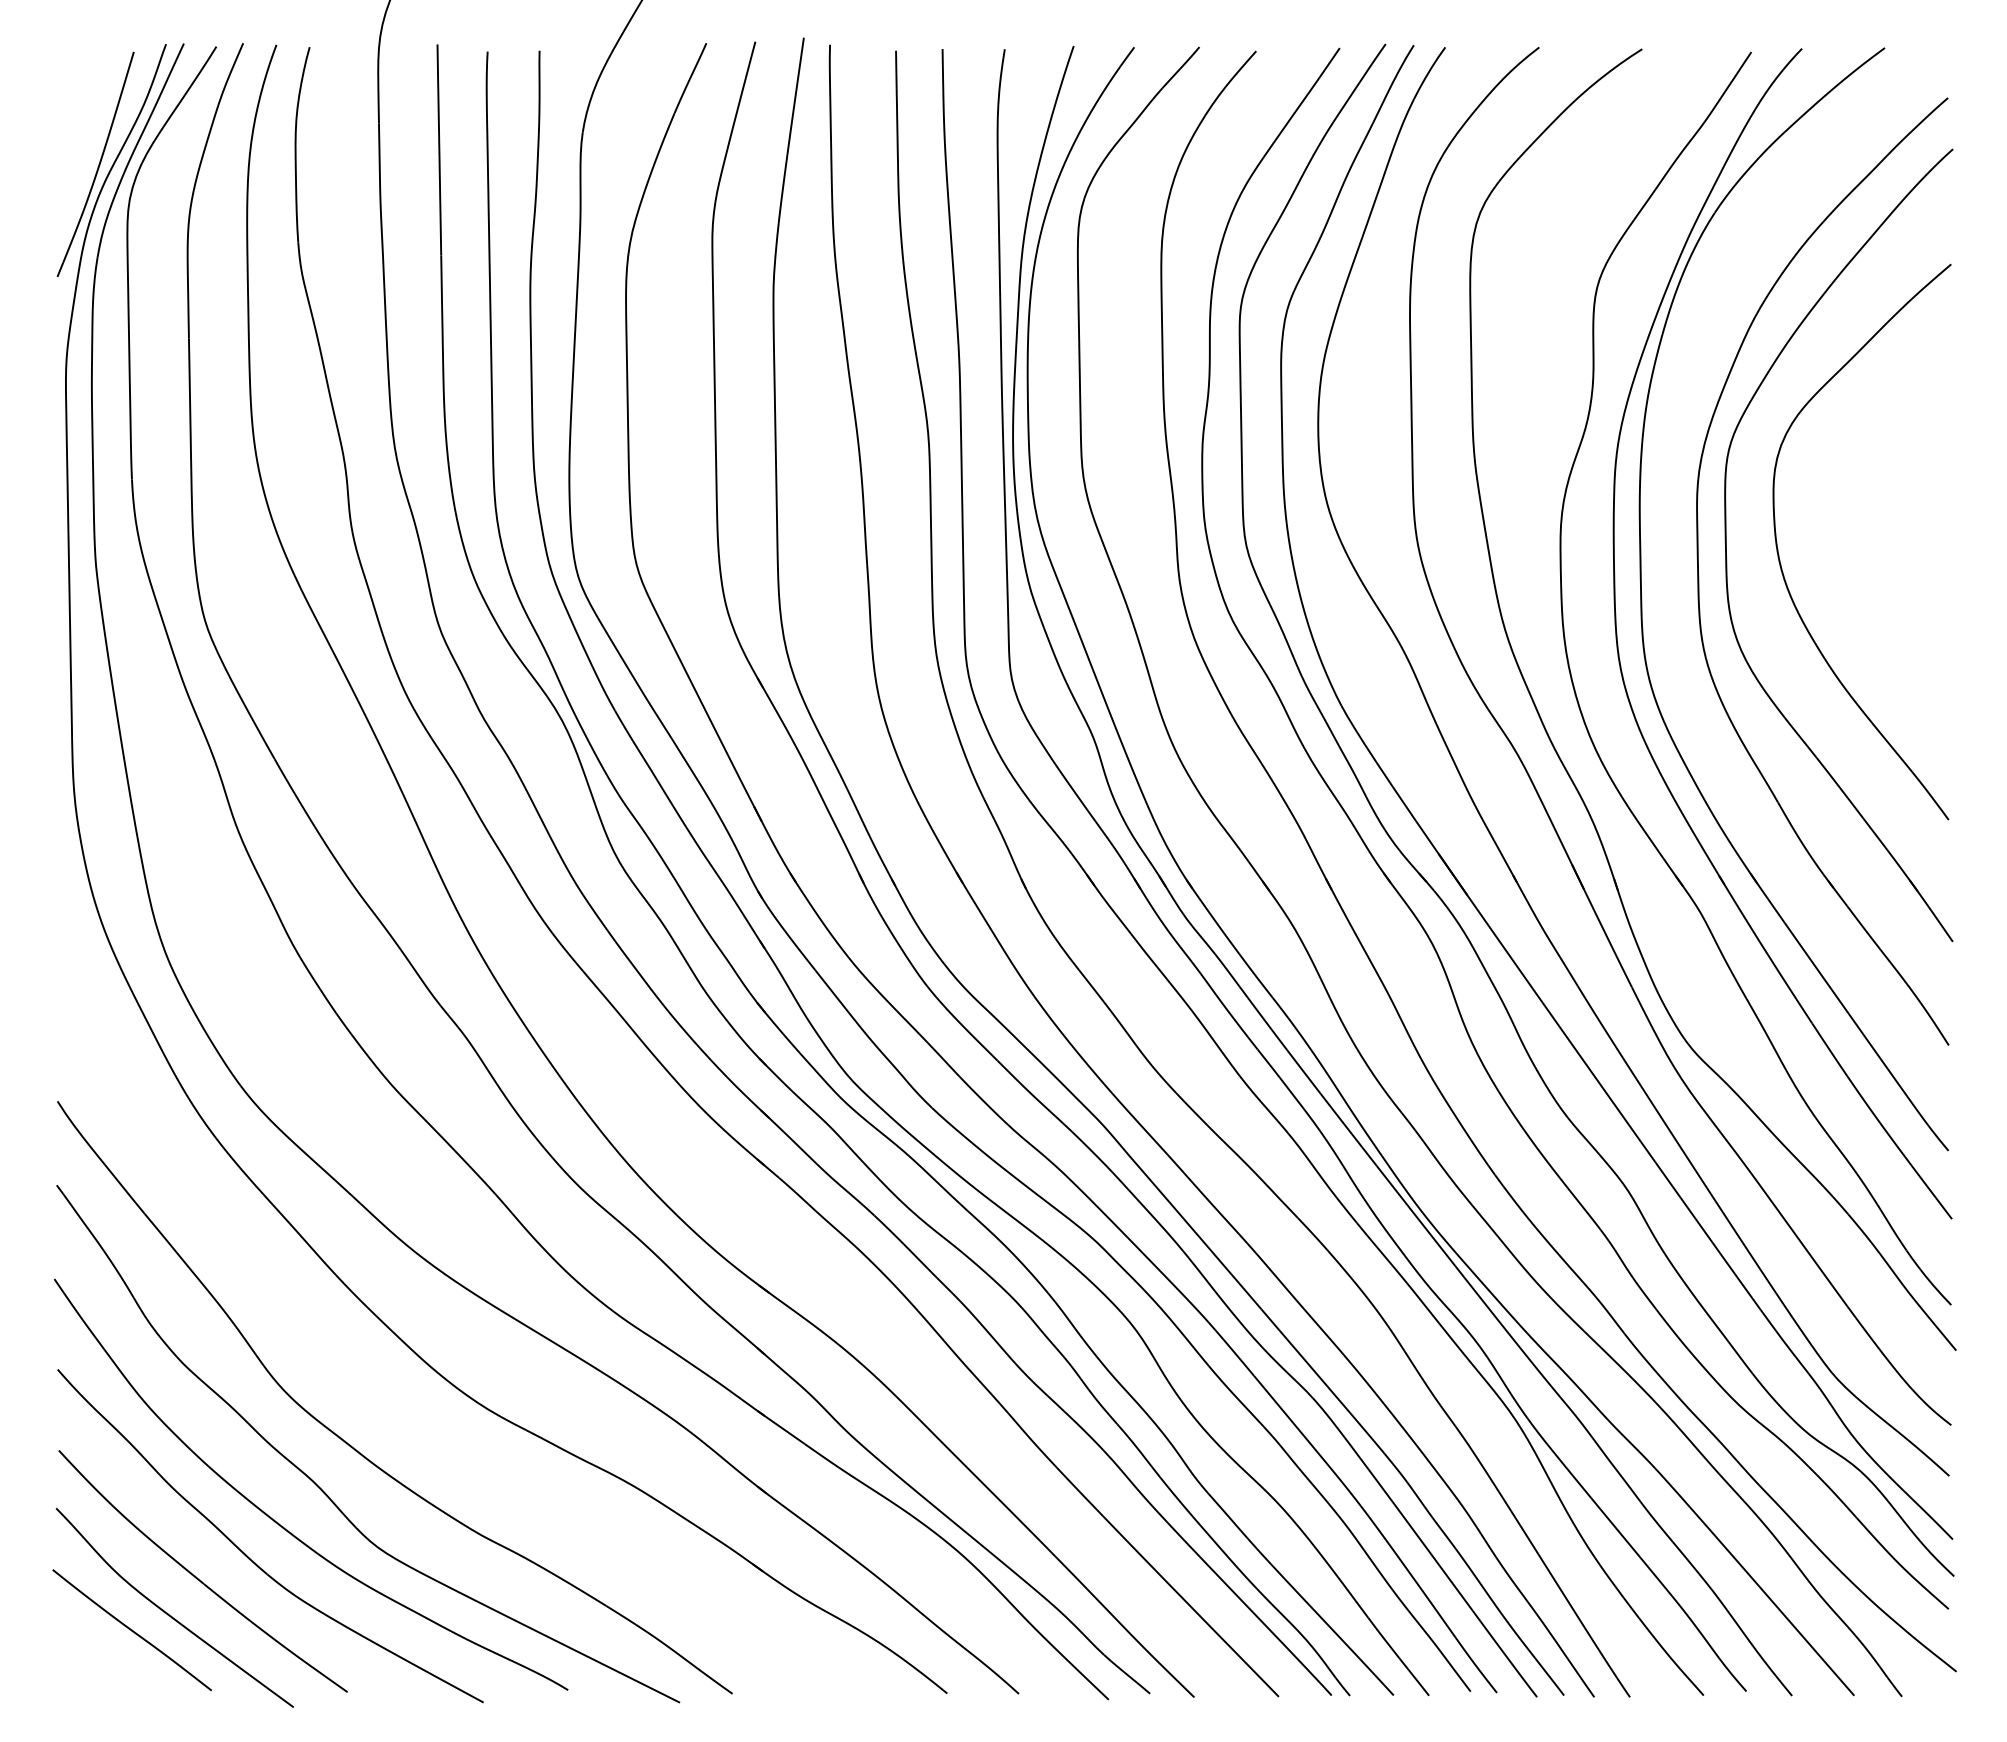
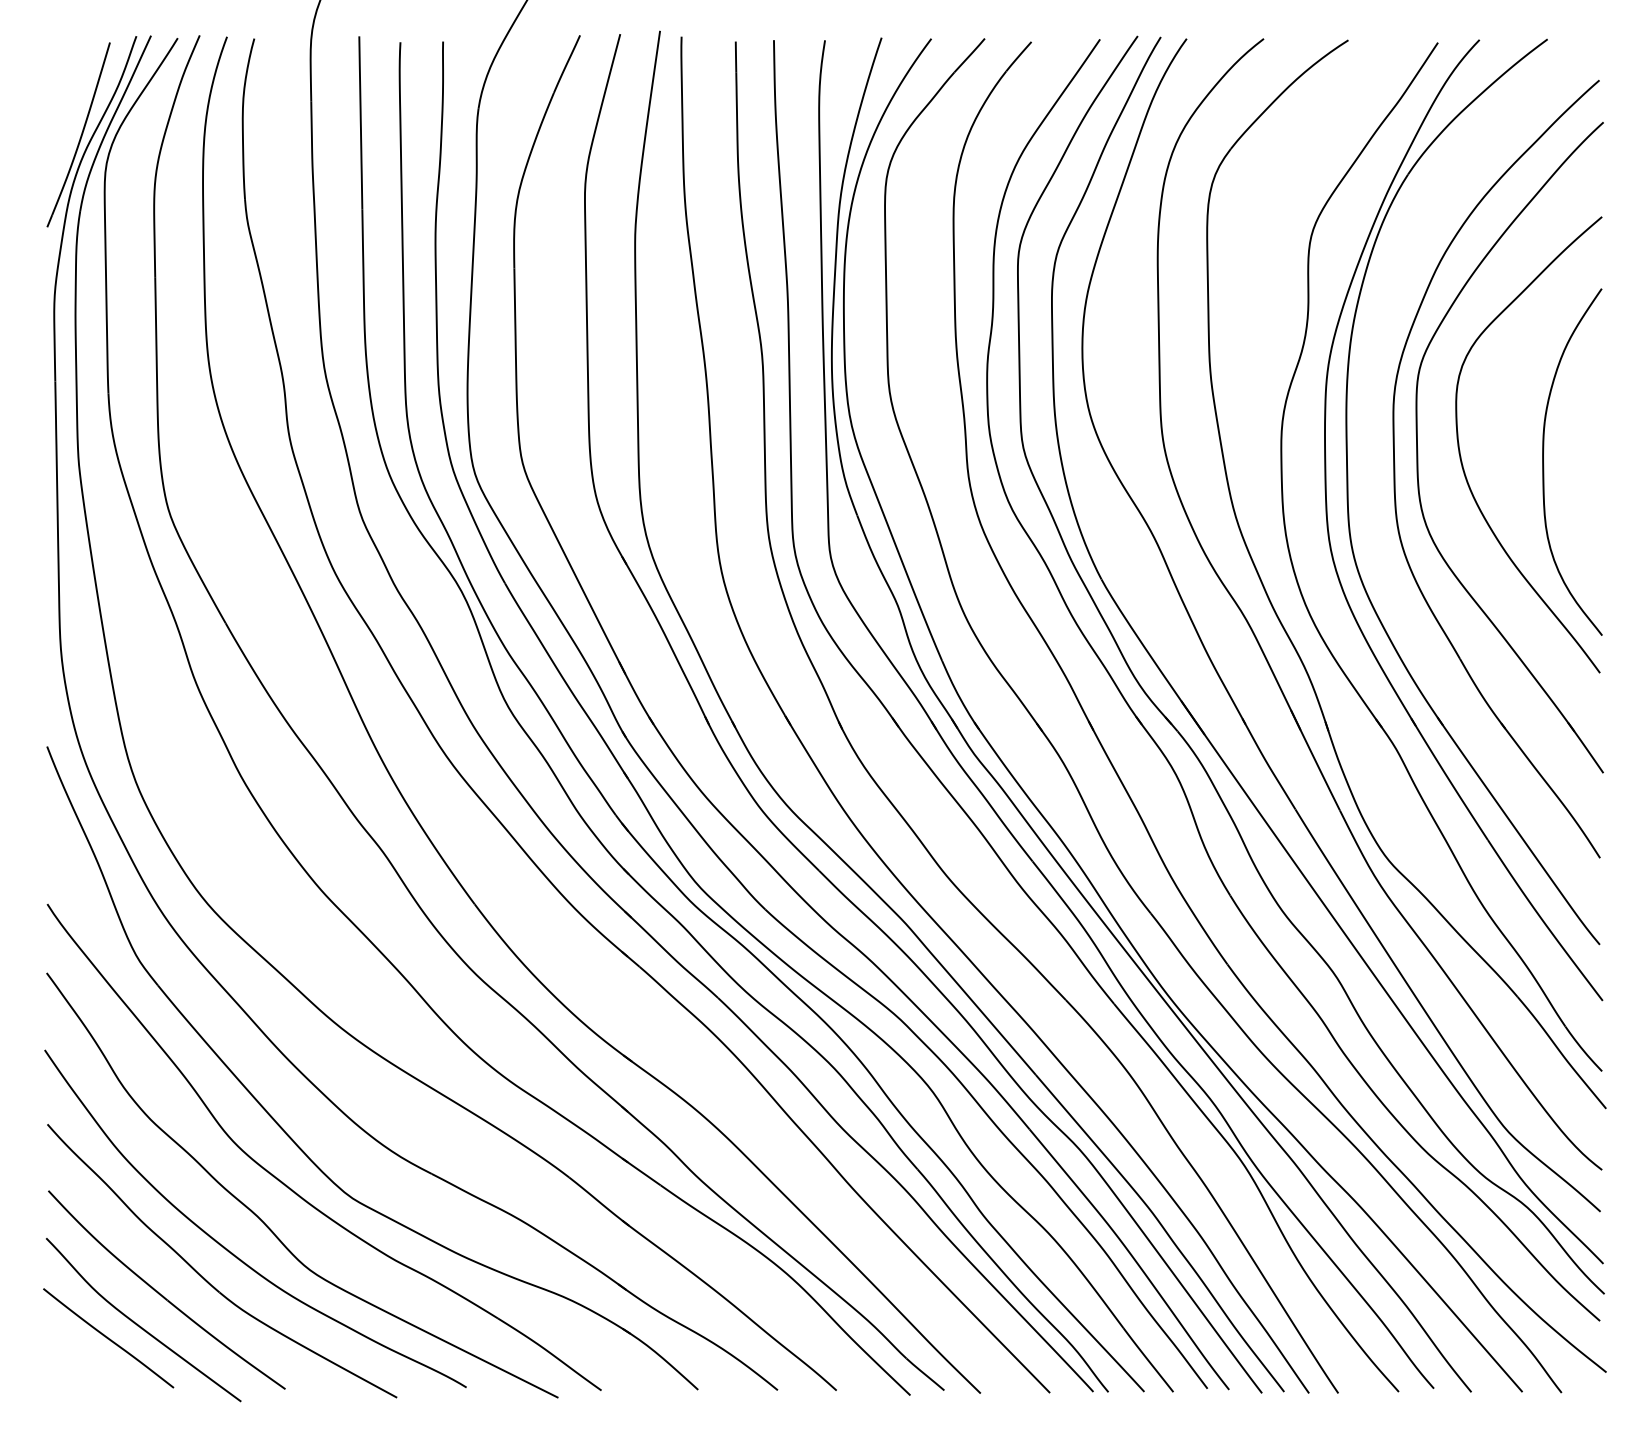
part: (1881, 565) -> (1544, 464), added
part: (358, 1389) -> (294, 1140), added

